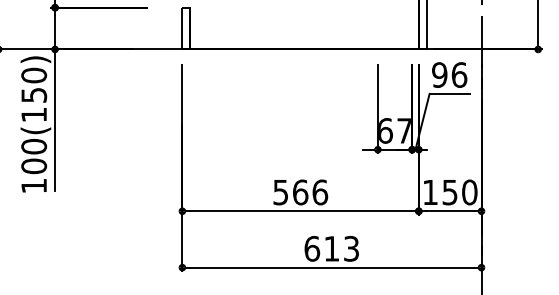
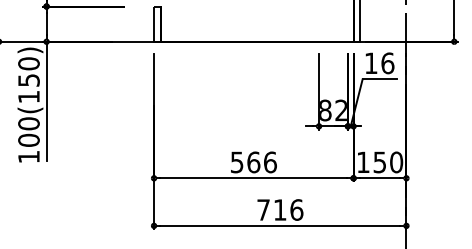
text: (439, 74) -> (371, 62), 96 -> 16
text: (394, 130) -> (333, 110), 67 -> 82
text: (331, 248) -> (279, 209), 613 -> 716

